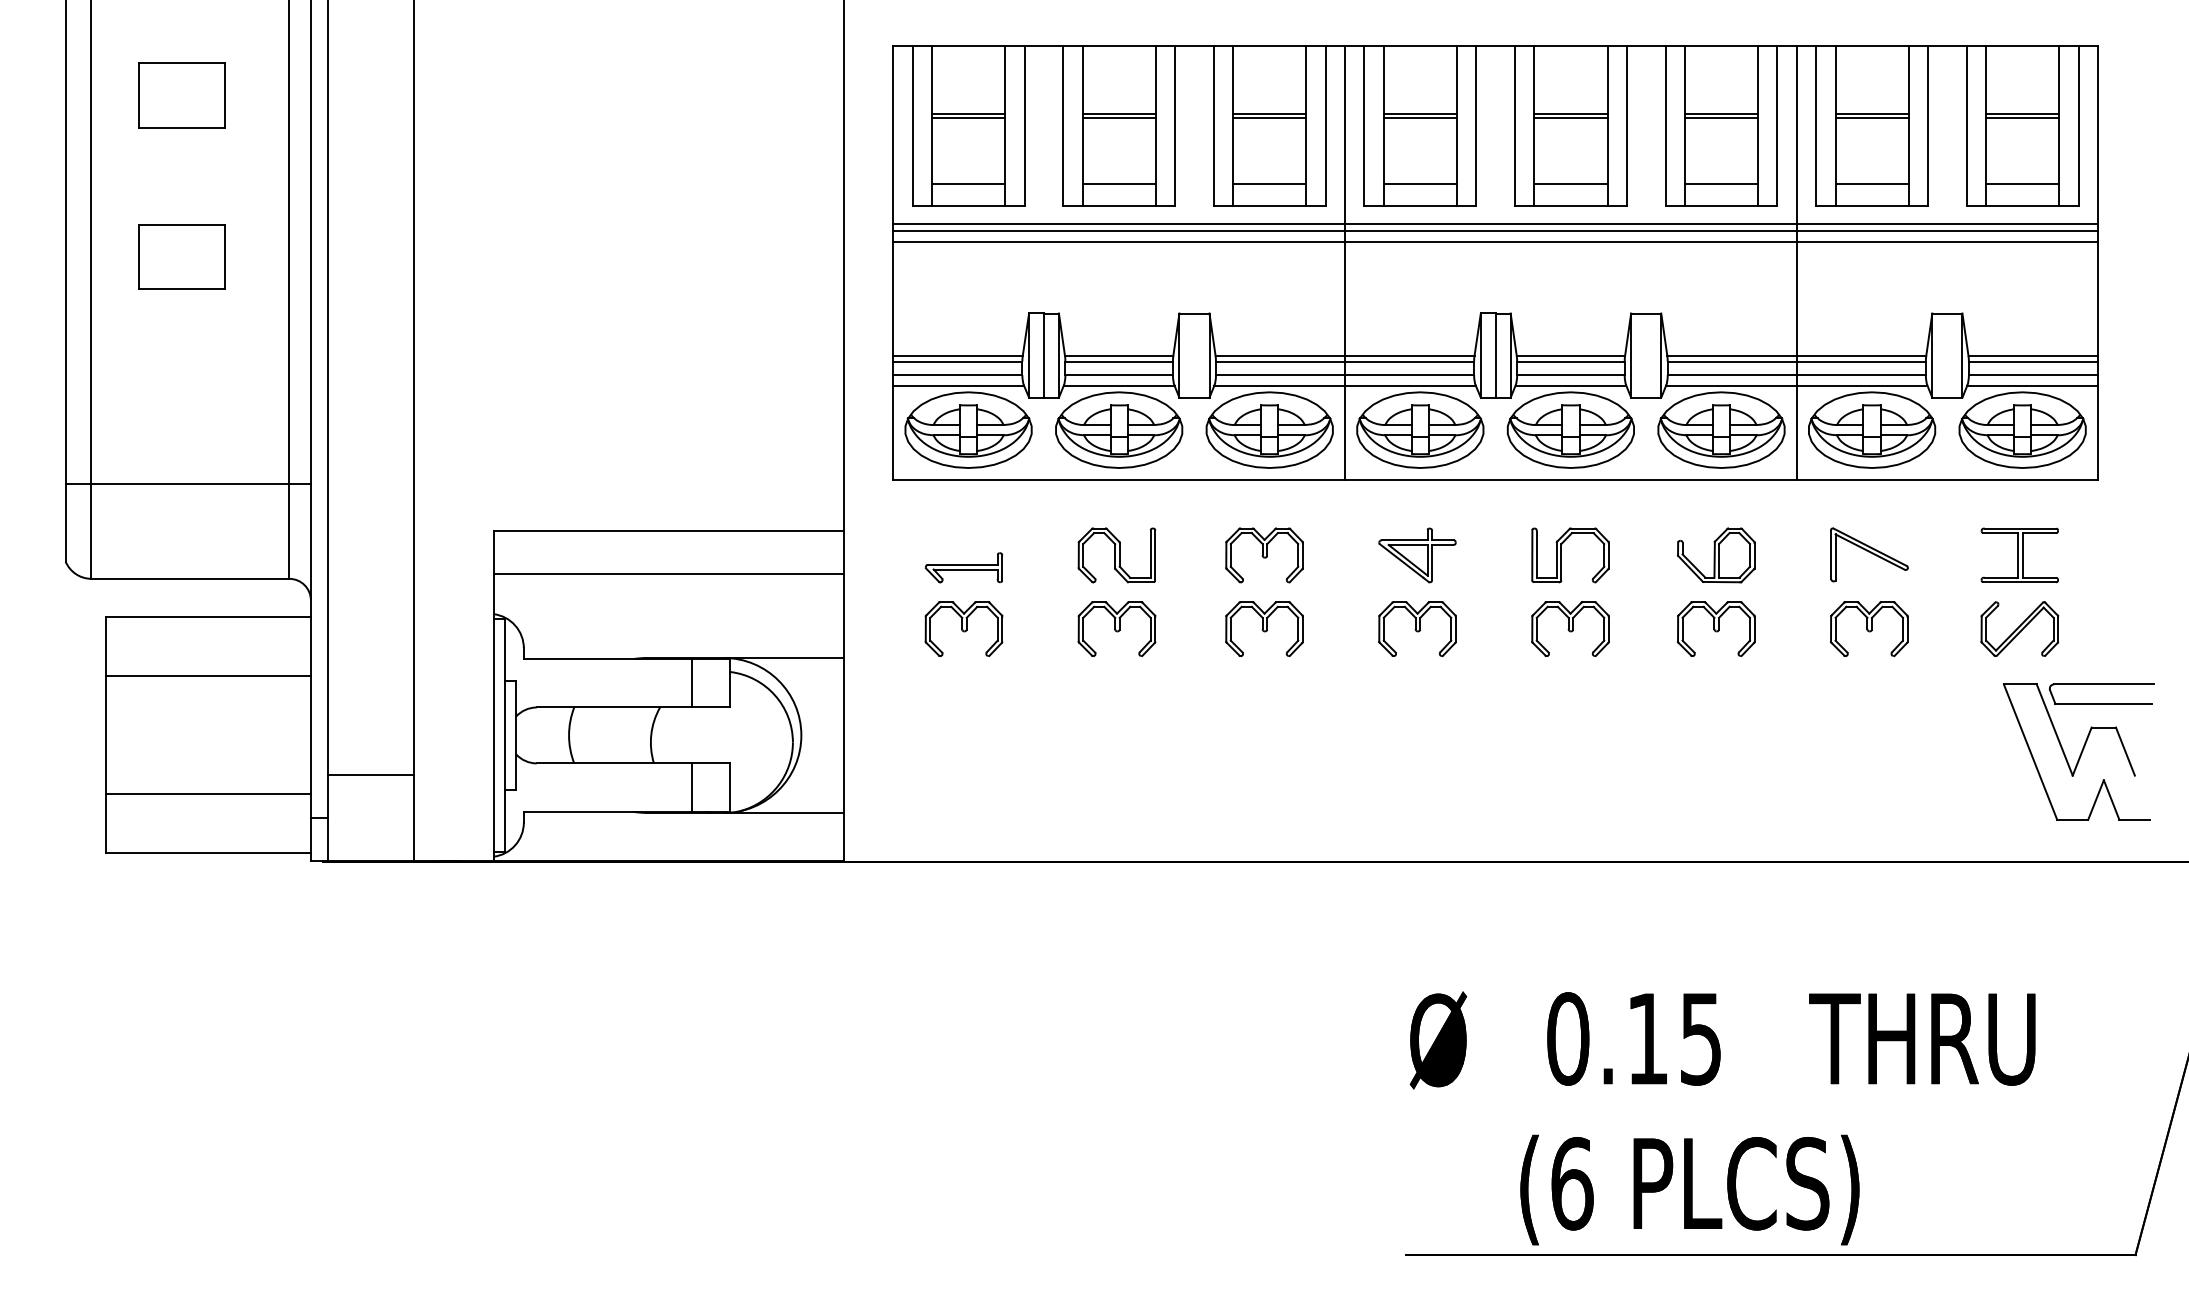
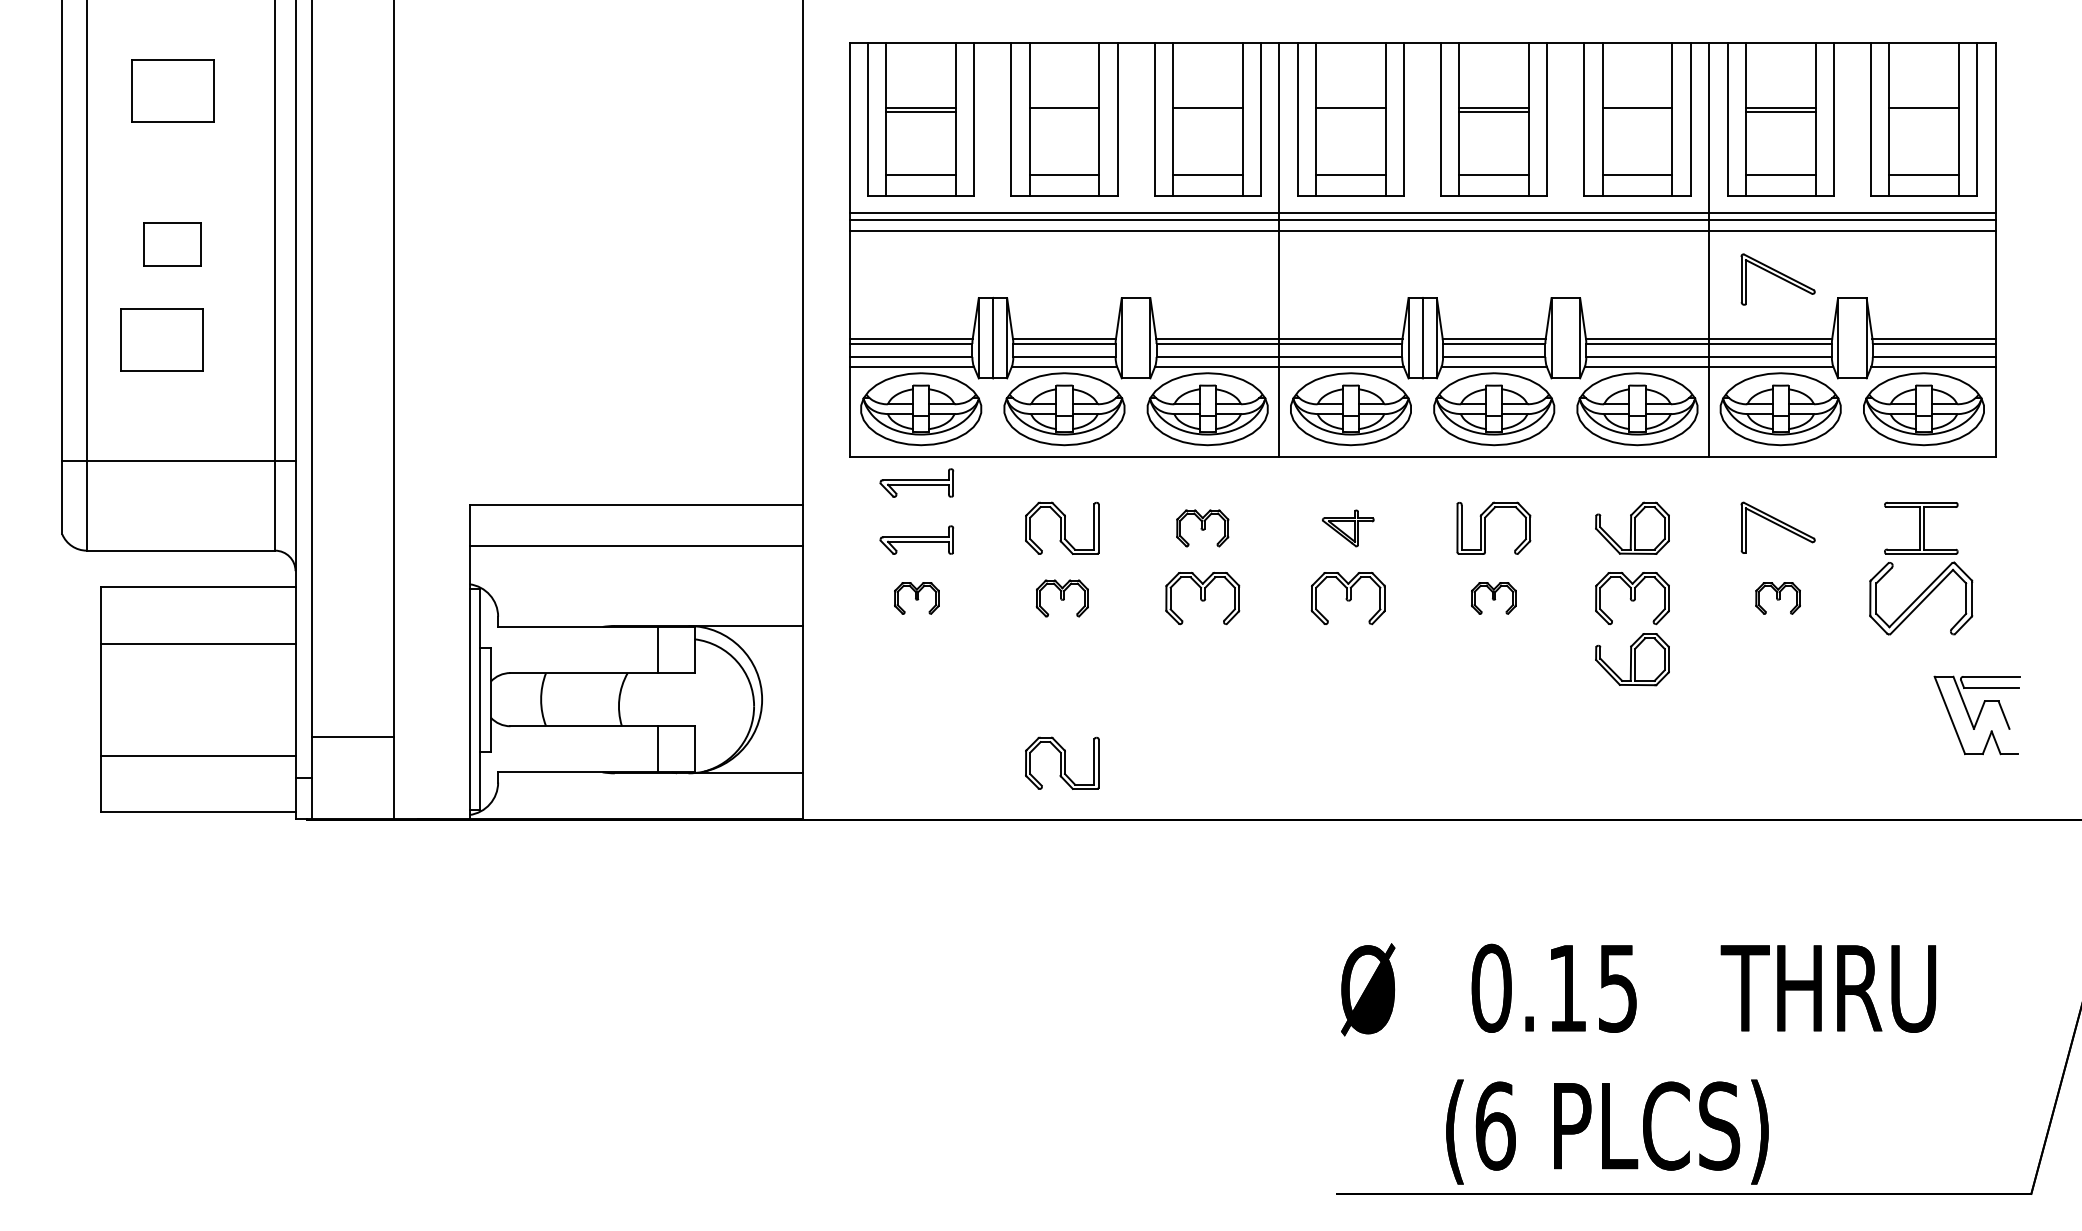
line: (1118, 117) -> (1063, 111), removed
line: (1269, 117) -> (1207, 111), removed
line: (1419, 117) -> (1350, 111), removed
line: (1721, 117) -> (1637, 111), removed
line: (2022, 117) -> (1923, 111), removed
part: (181, 256) -> (172, 244), size x0.7
part: (1869, 293) -> (1778, 279), added
part: (170, 357) -> (161, 340), added
part: (963, 507) -> (916, 482), added
part: (1264, 555) -> (1202, 528), size x0.7
part: (1417, 555) -> (1348, 528), size x0.7
part: (963, 628) -> (916, 597), size x0.6
part: (1116, 628) -> (1061, 597), size x0.7
part: (1570, 628) -> (1493, 597), size x0.6
part: (1869, 628) -> (1778, 597), size x0.6
part: (2019, 628) -> (1920, 597), size x1.4
part: (1716, 693) -> (1632, 659), added
part: (2078, 751) -> (1977, 714), size x0.6
part: (1116, 802) -> (1061, 763), added

